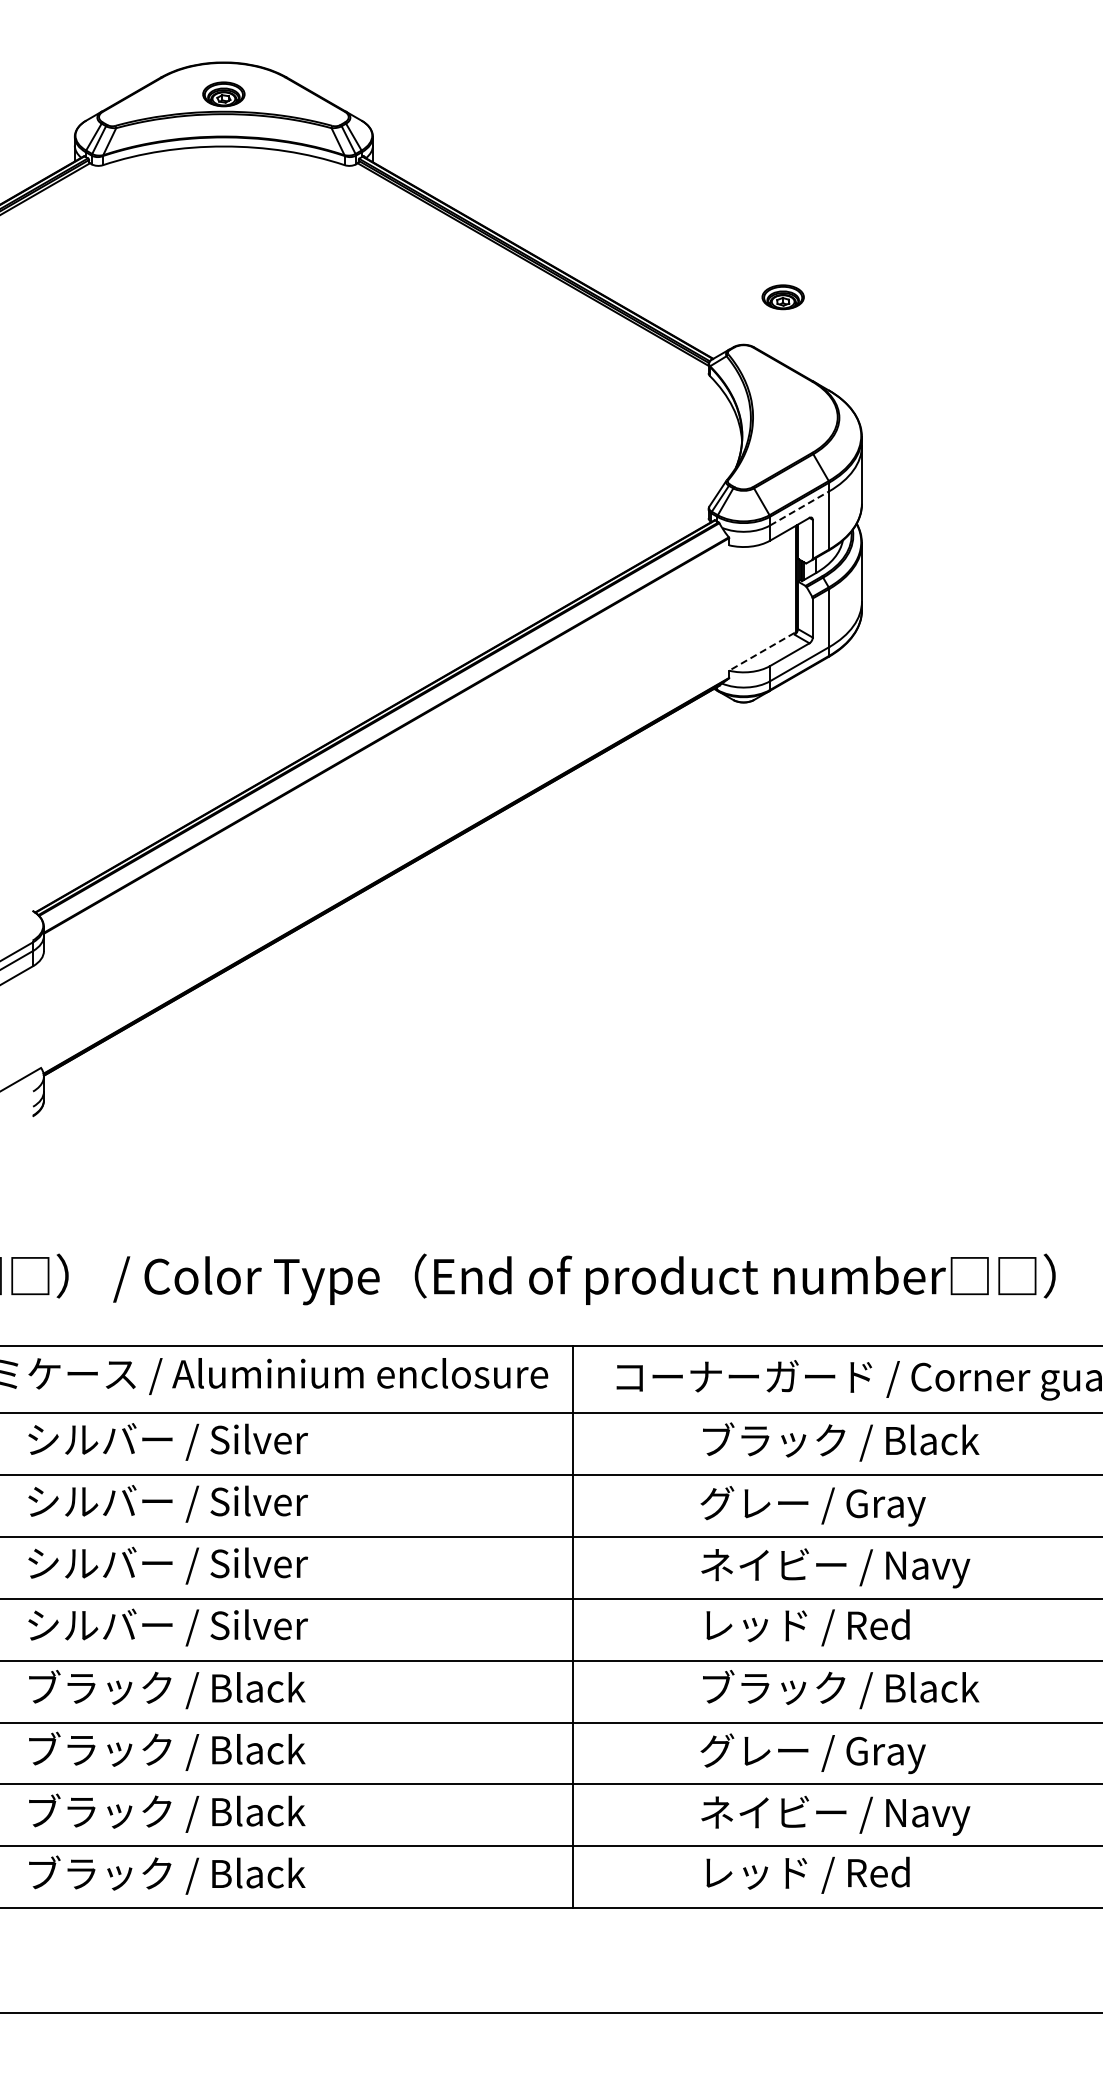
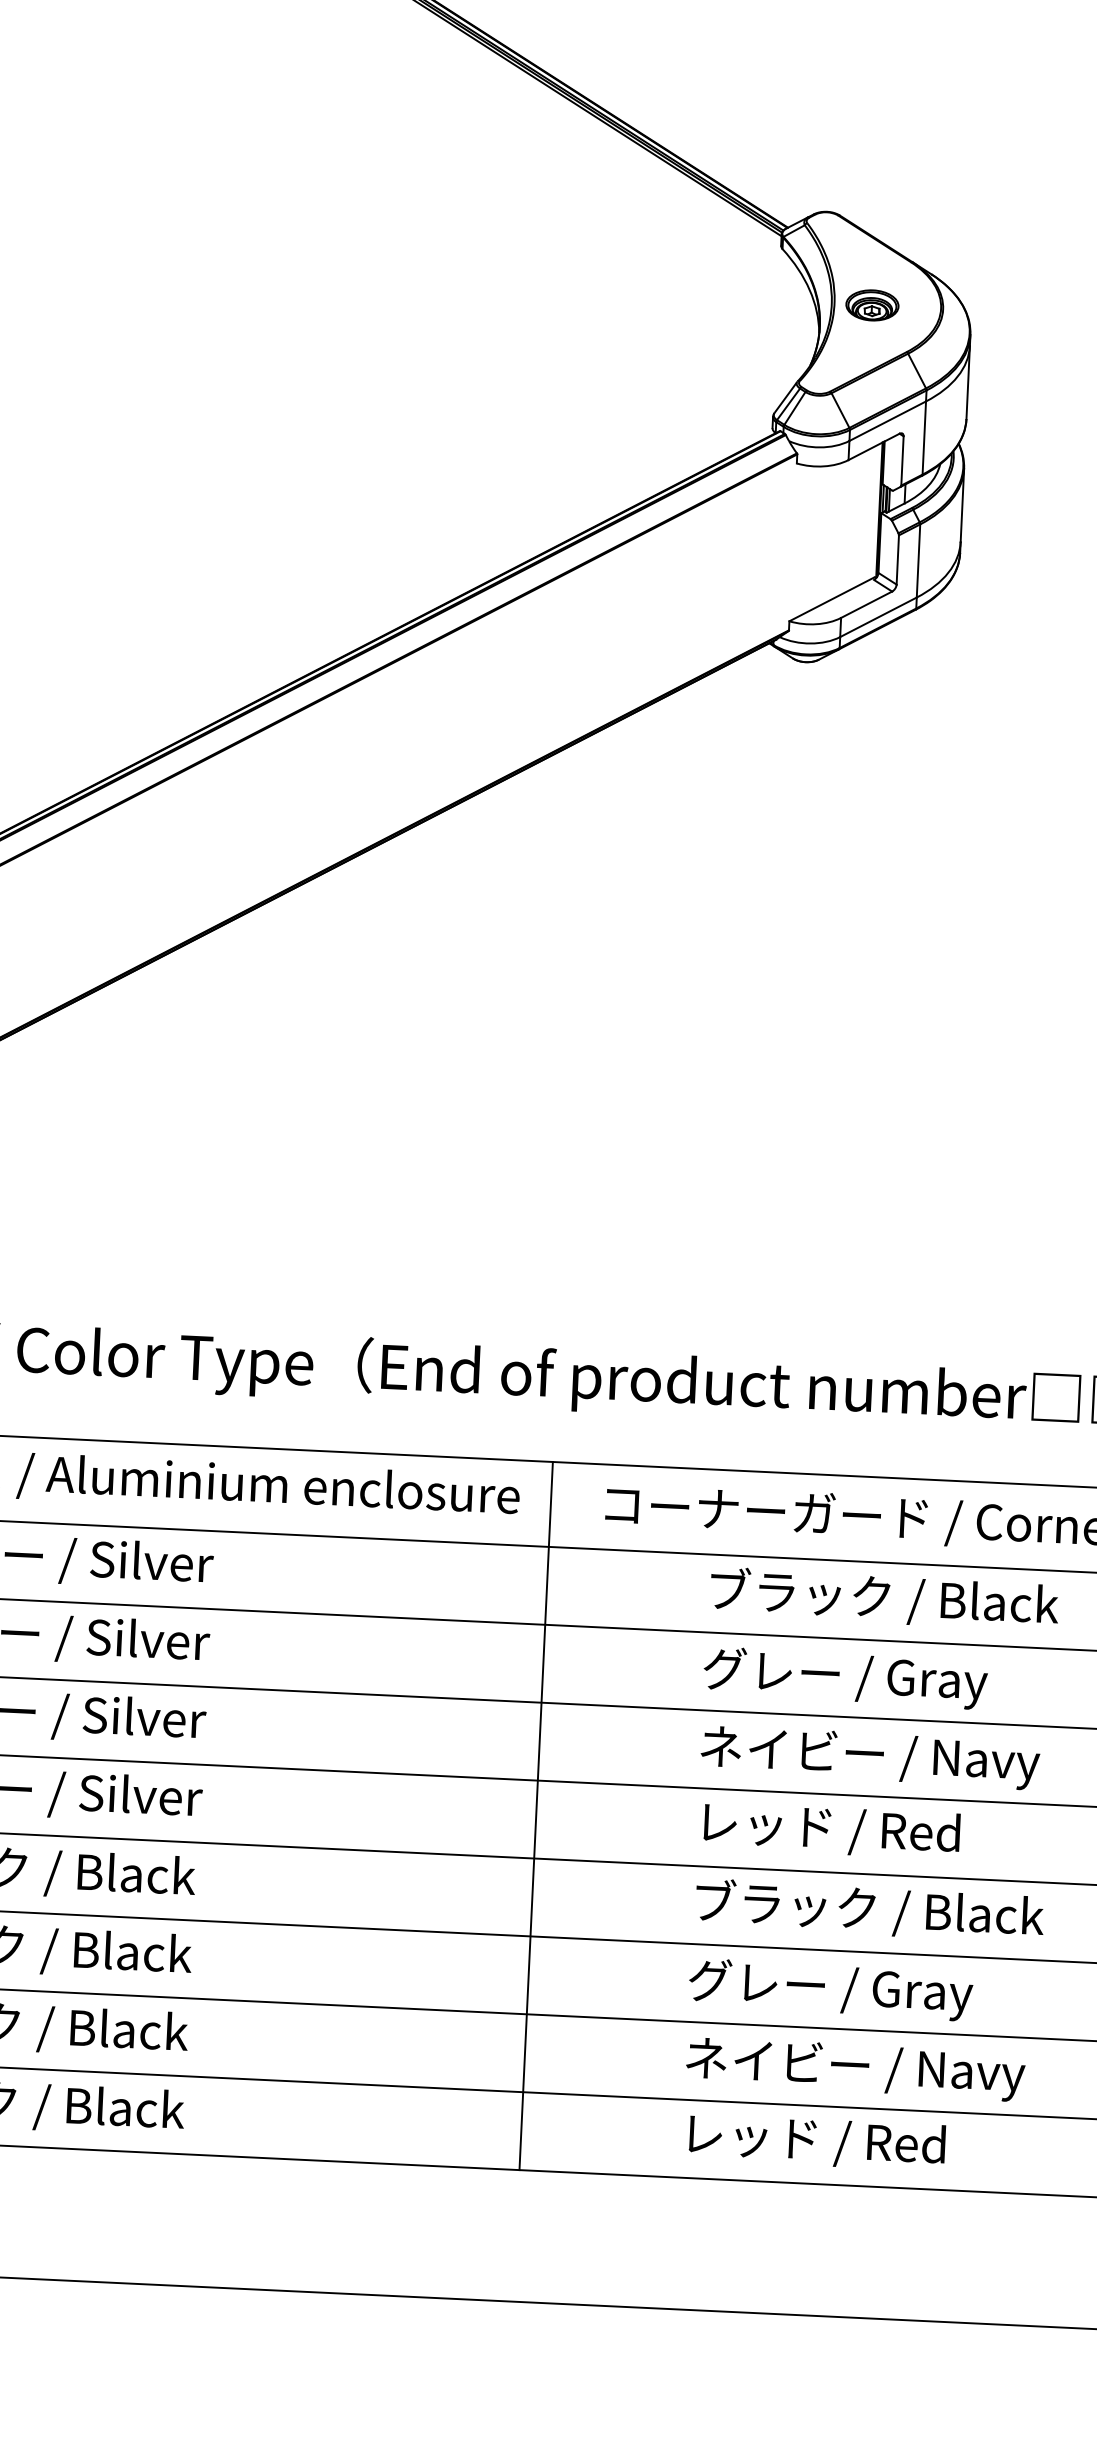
part: (782, 297) -> (871, 305), moved
line: (800, 508) -> (888, 421), dashed -> solid
line: (761, 651) -> (831, 599), dashed -> solid

